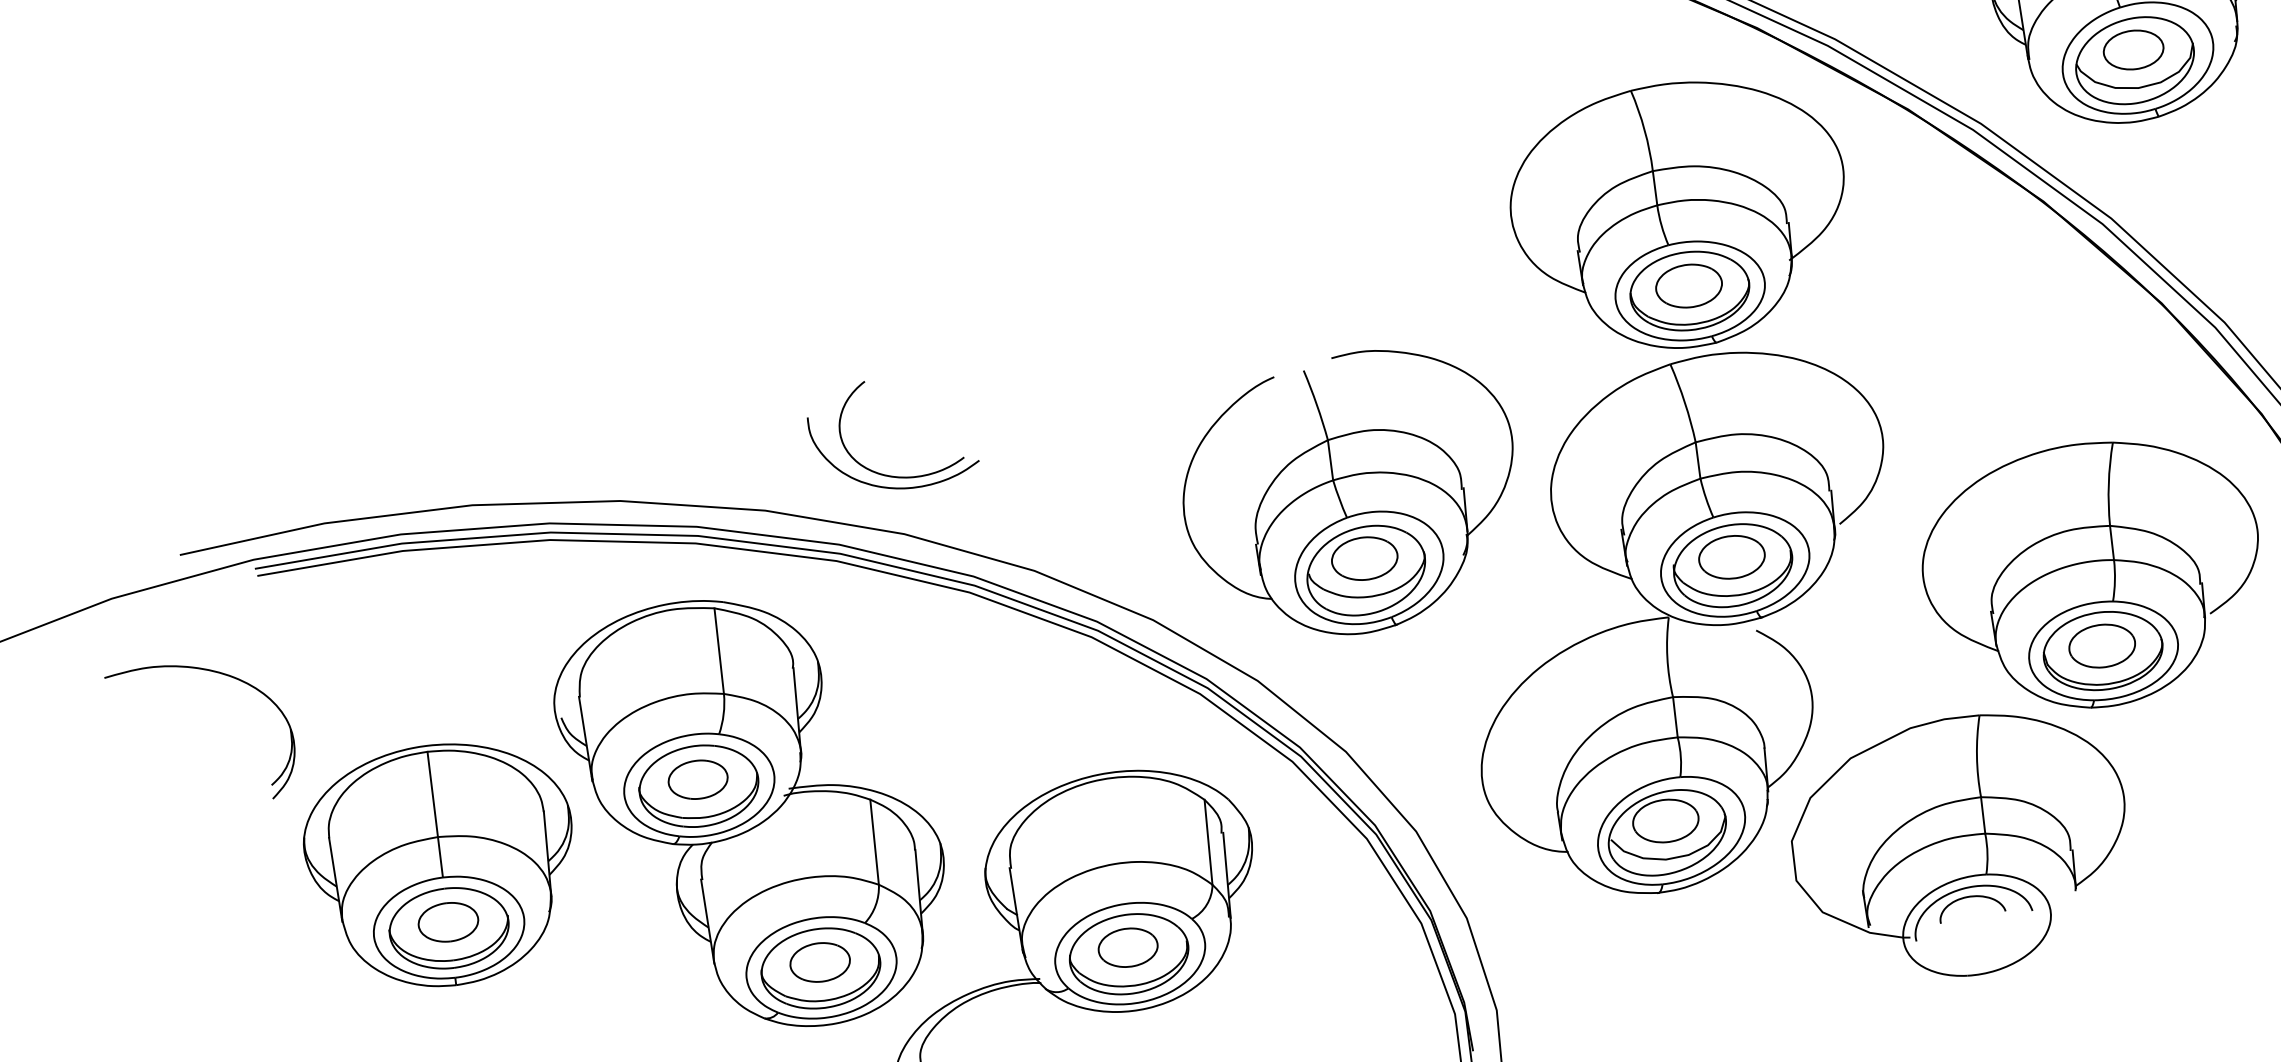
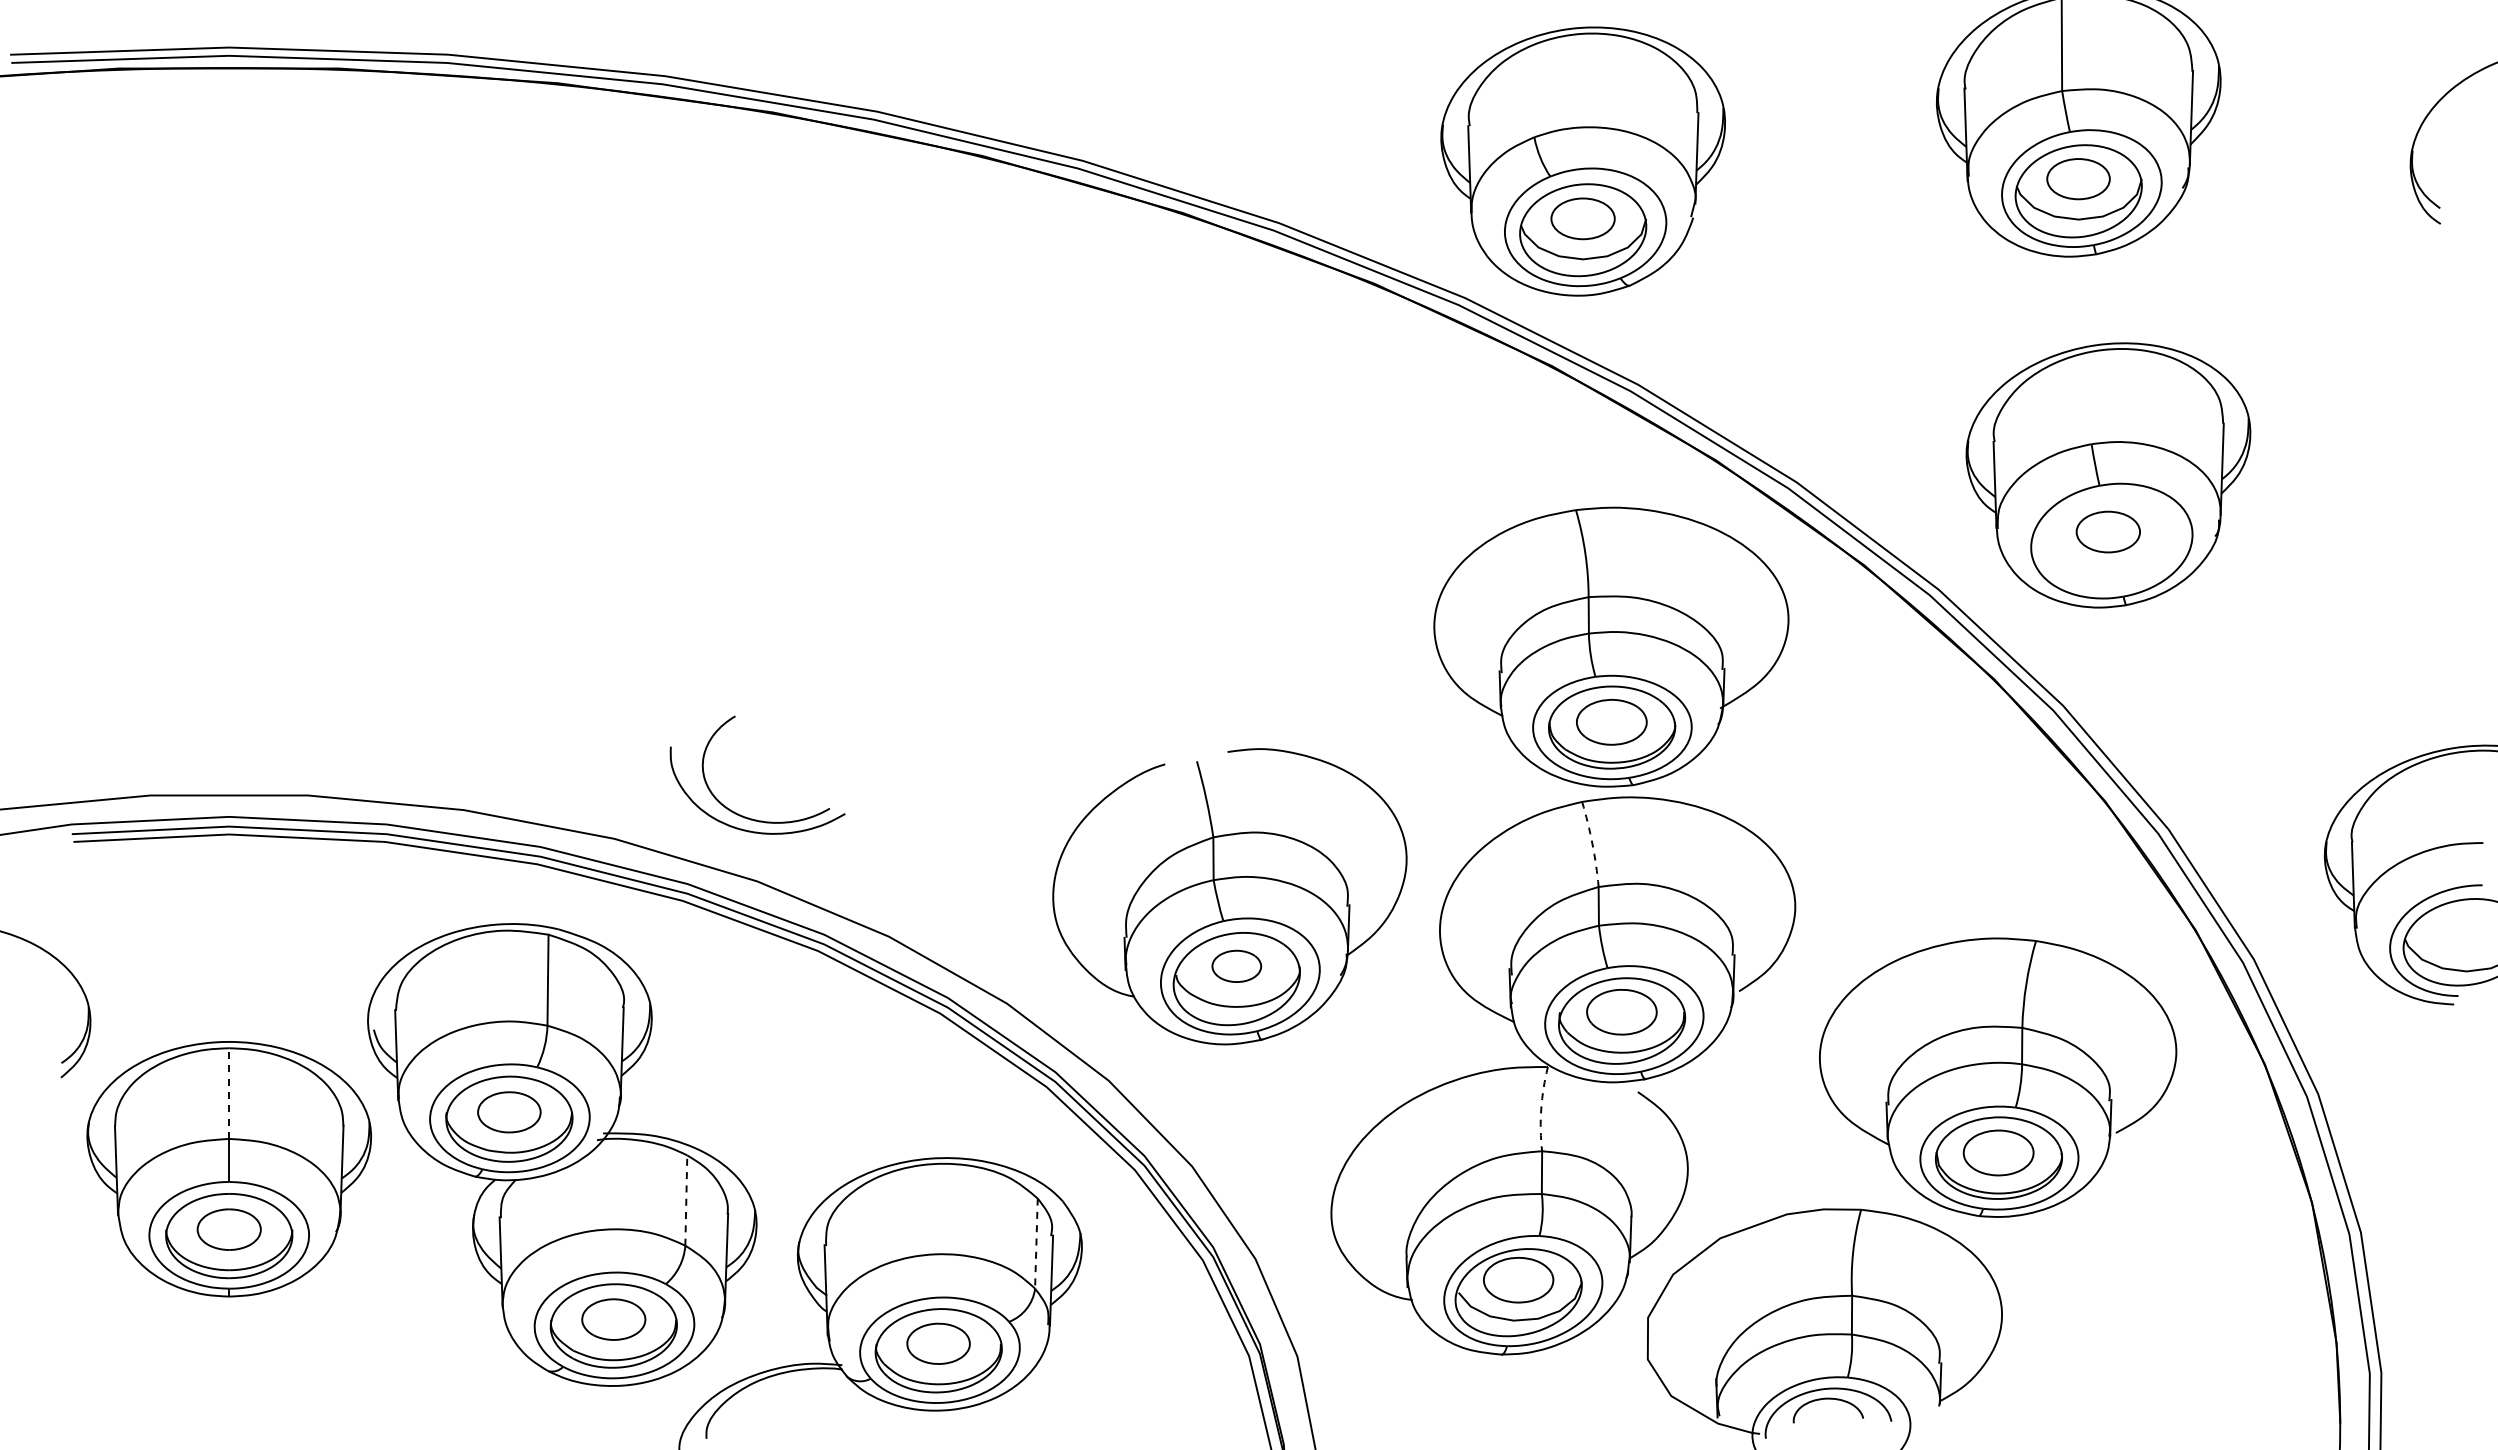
part: (2135, 60) -> (2108, 543), removed
arc: (1684, 403) -> (1592, 844), solid -> dashed
part: (1364, 558) -> (1236, 966), size x0.7
arc: (1667, 657) -> (1541, 1108), solid -> dashed
line: (432, 794) -> (229, 1093), solid -> dashed
line: (874, 842) -> (686, 1200), solid -> dashed
line: (1208, 843) -> (1036, 1244), solid -> dashed

